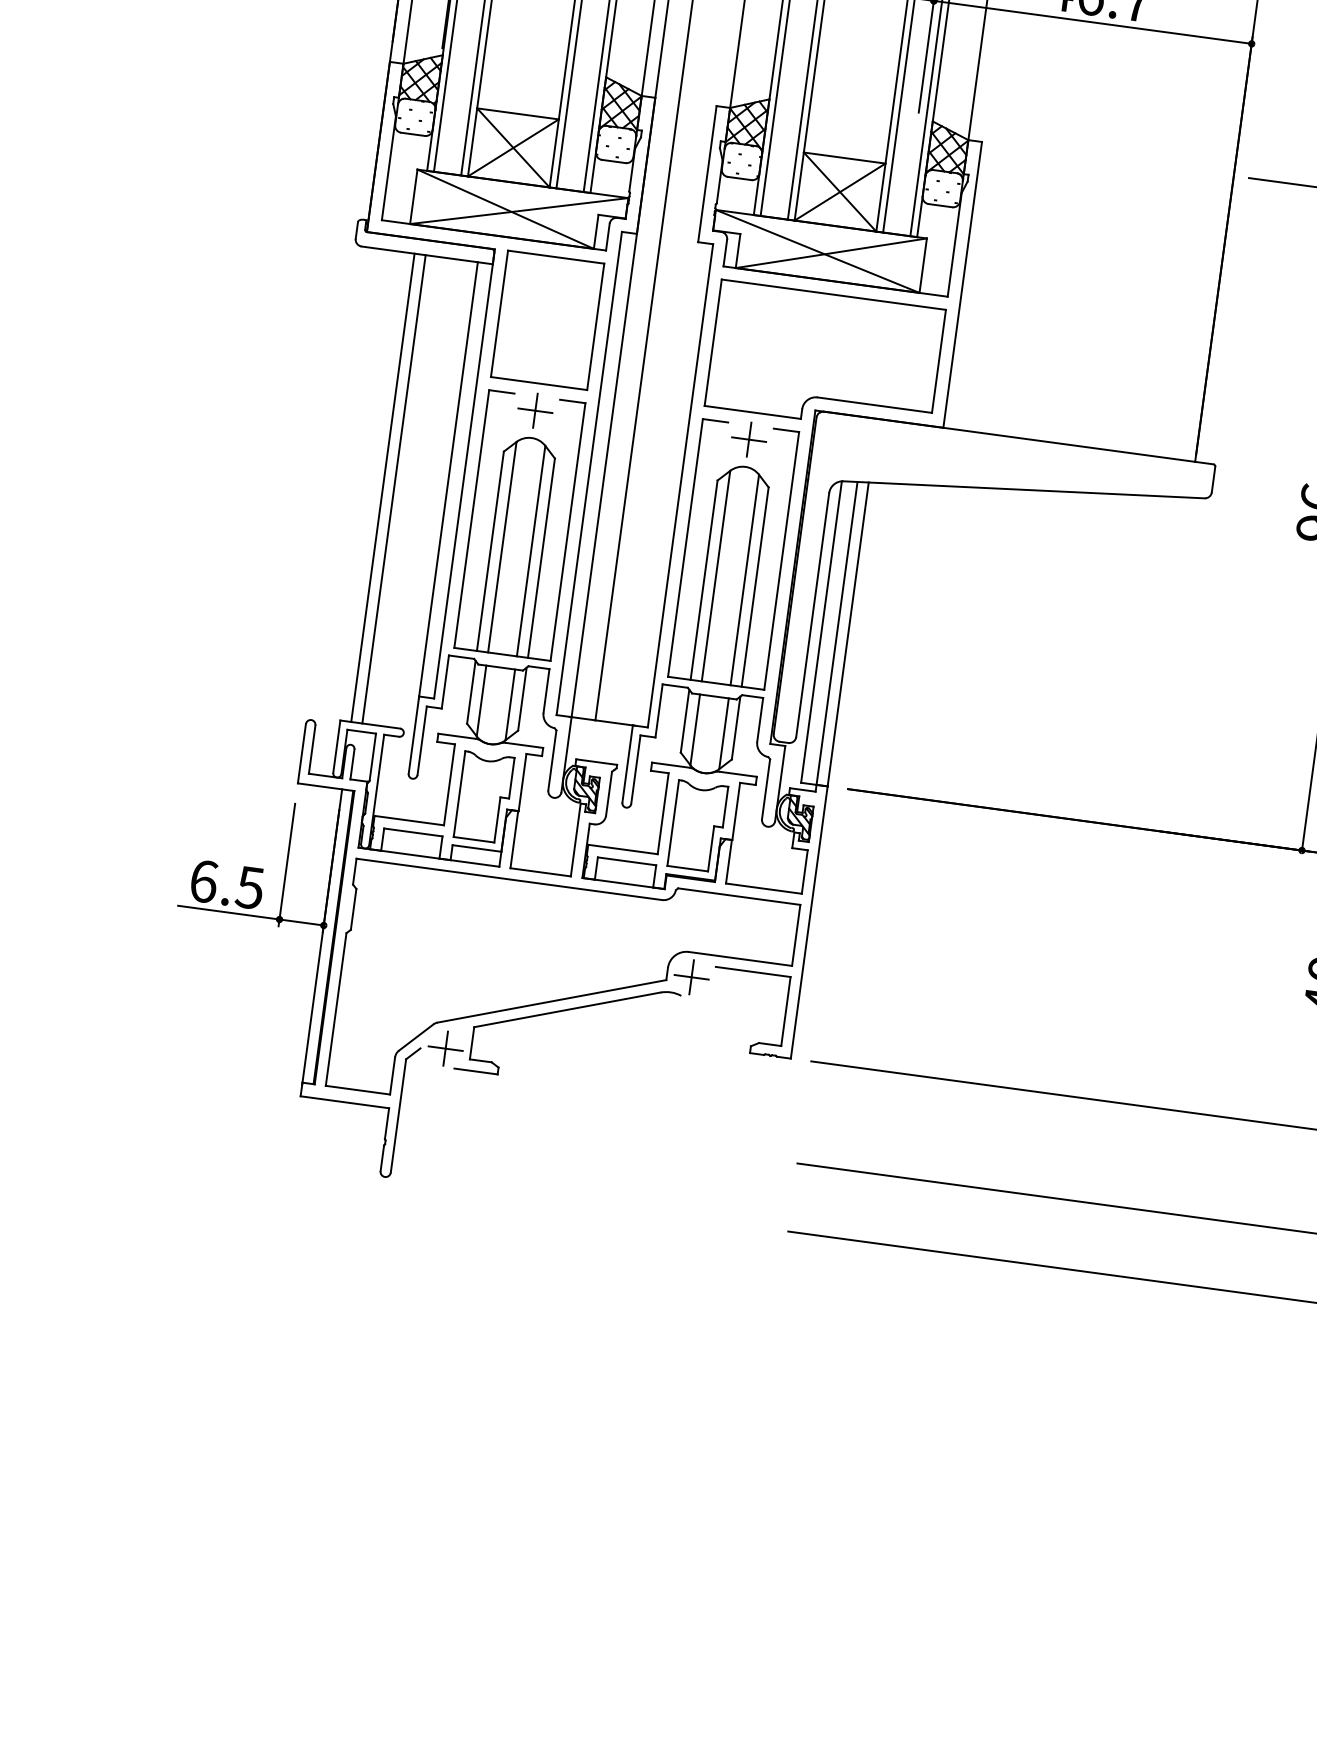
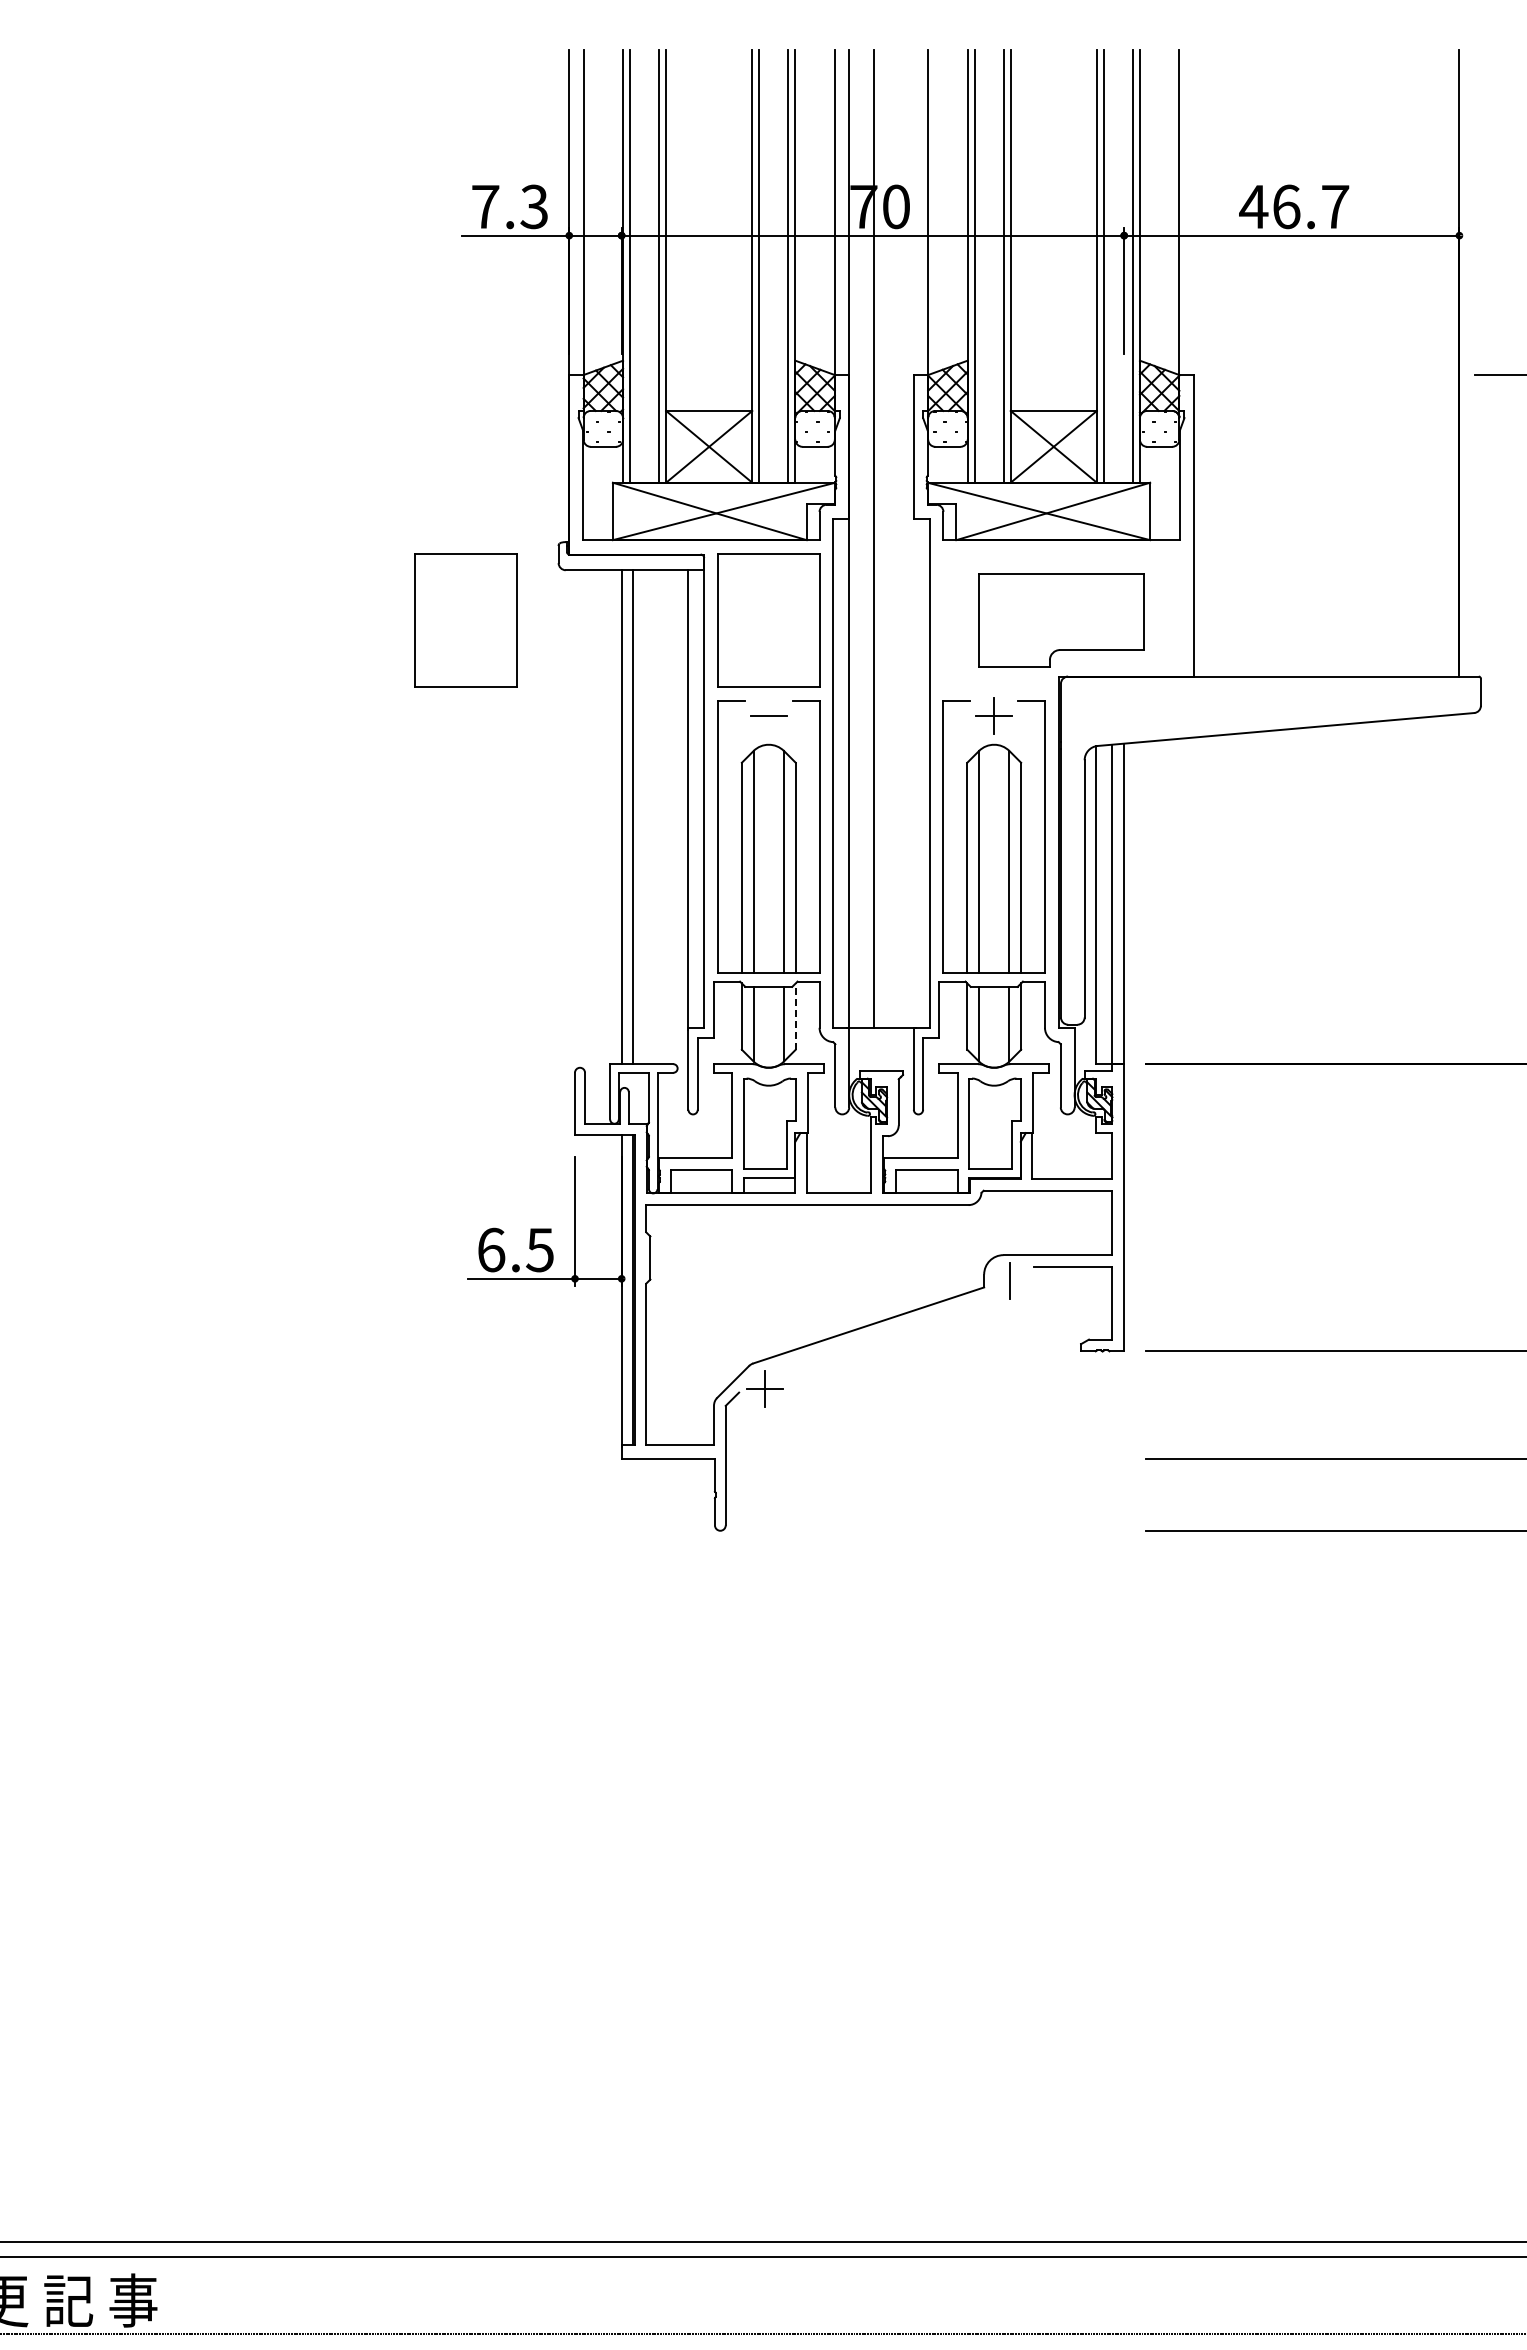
part: (260, 281) -> (465, 620), added
part: (825, 357) -> (1061, 620), size x0.7
line: (535, 410) -> (768, 715), removed
line: (522, 699) -> (795, 1016), solid -> dashed
line: (691, 976) -> (1009, 1280), removed
part: (563, 1011) -> (882, 1334), removed

